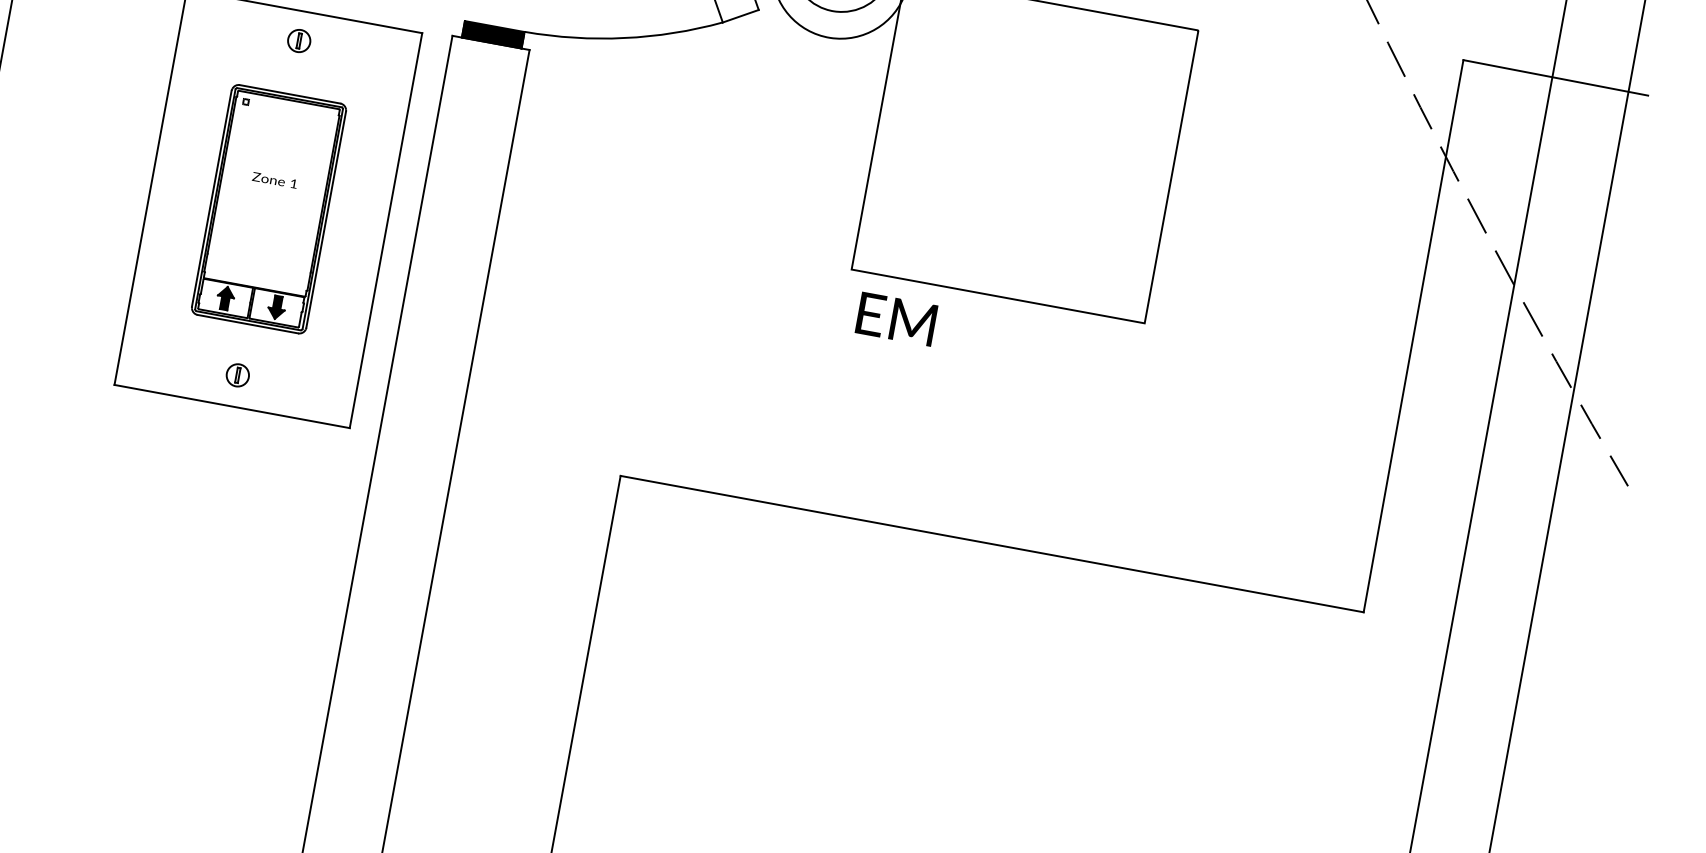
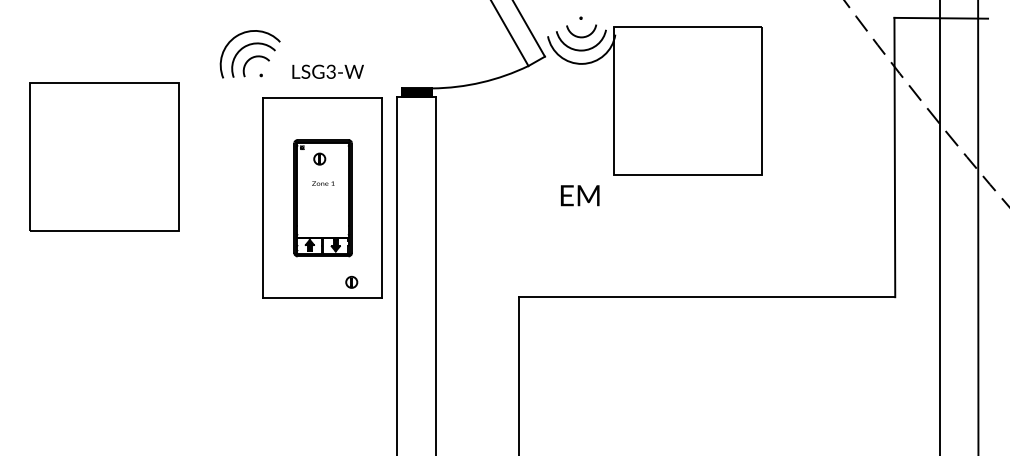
part: (298, 39) -> (319, 158), moved
text: (897, 318) -> (580, 195), moved
part: (237, 373) -> (351, 281), moved

